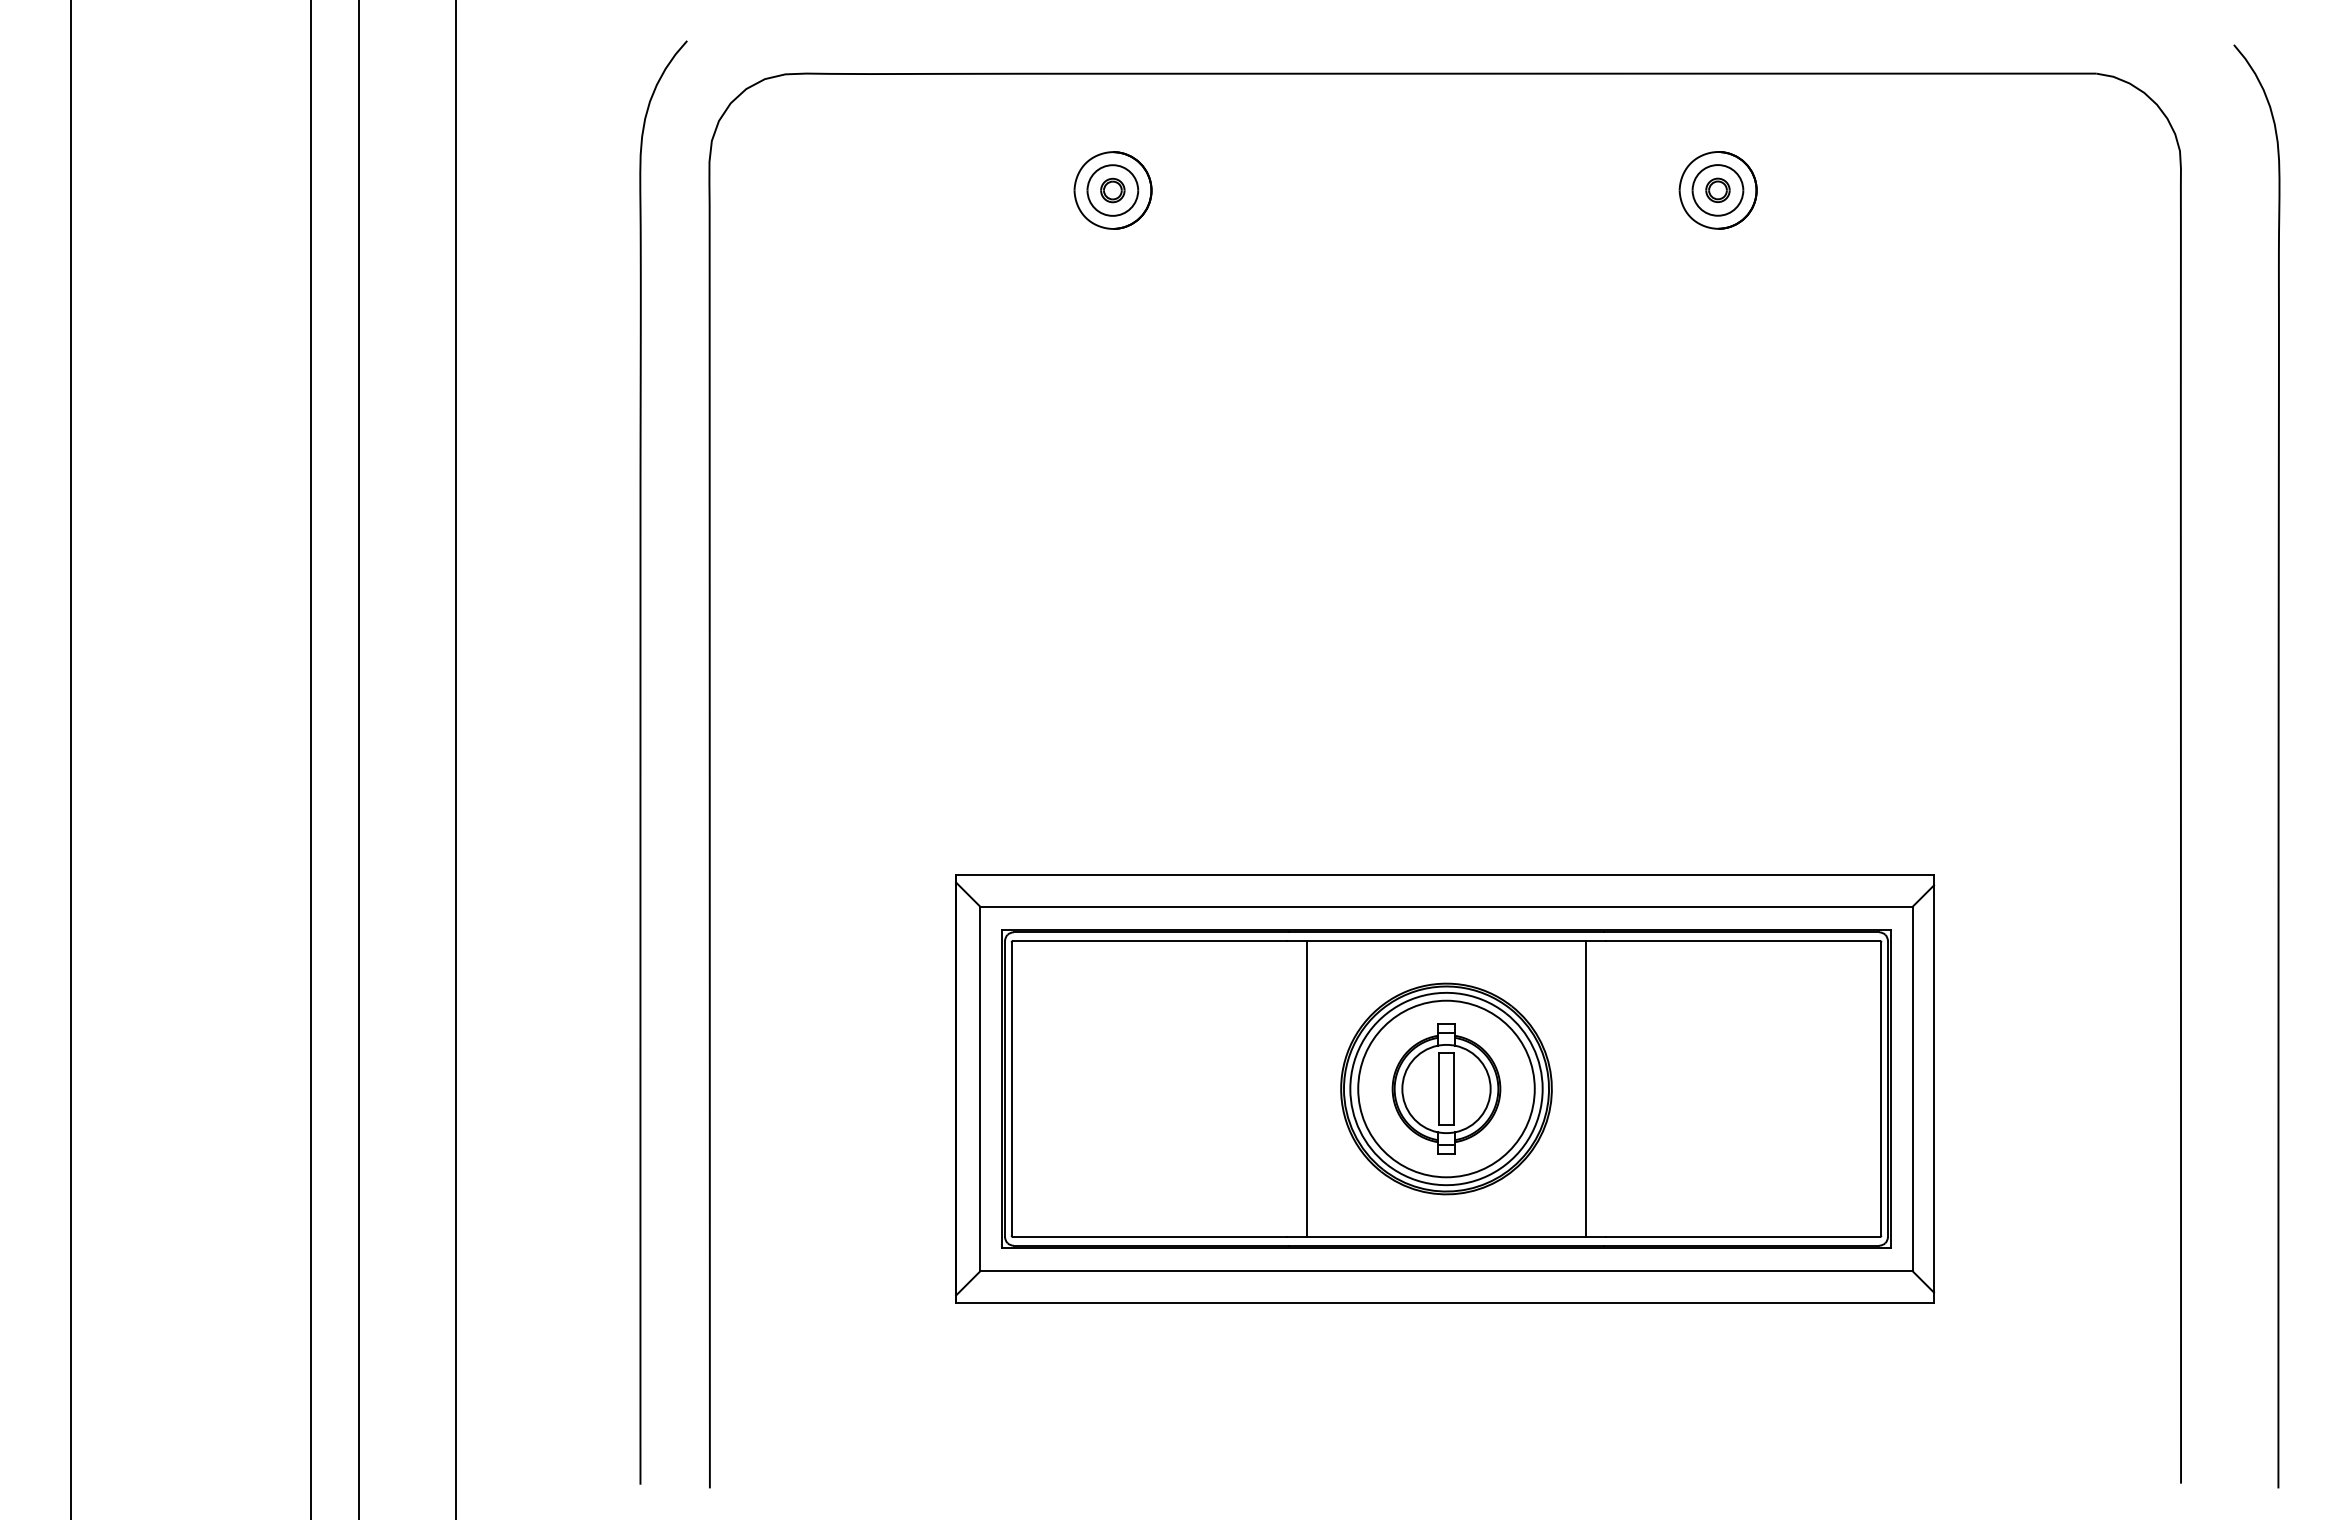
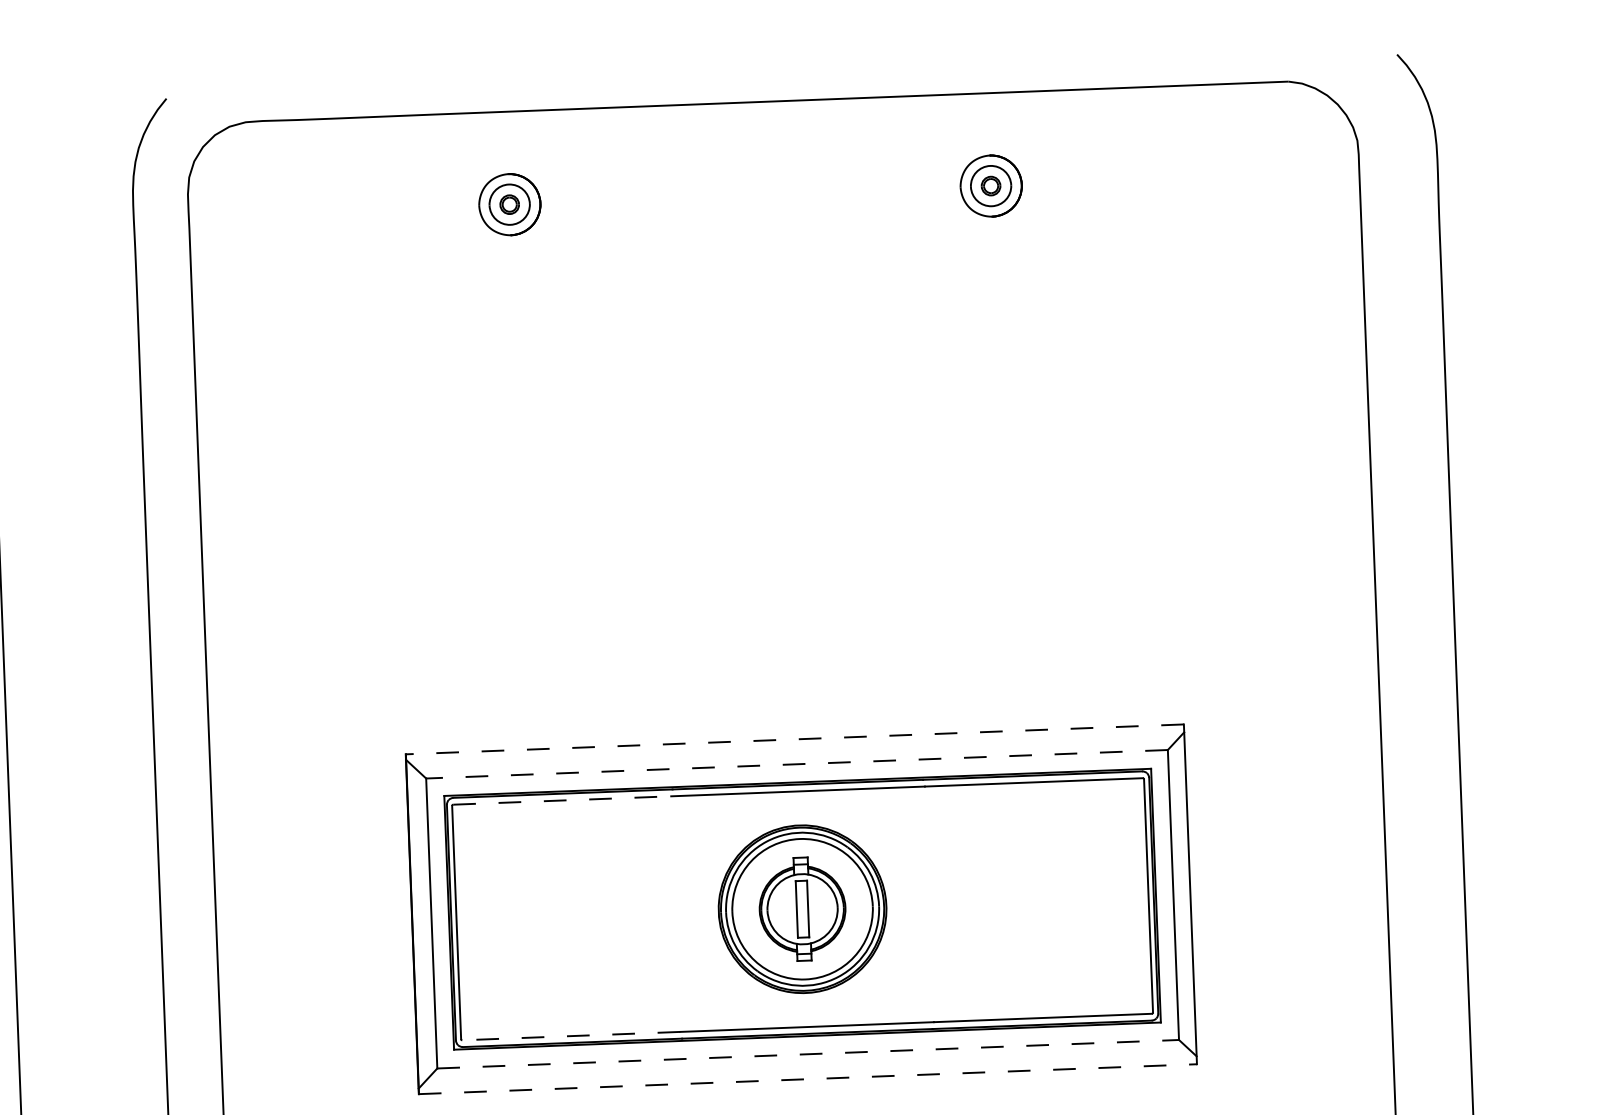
line: (1444, 875) -> (794, 739), solid -> dashed
line: (1446, 906) -> (797, 764), solid -> dashed
line: (1150, 940) -> (562, 800), solid -> dashed
line: (1307, 1088) -> (691, 913), removed
line: (1585, 1088) -> (913, 904), removed
line: (1150, 1237) -> (571, 1036), solid -> dashed
line: (1447, 1271) -> (808, 1054), solid -> dashed
line: (1445, 1302) -> (808, 1079), solid -> dashed

